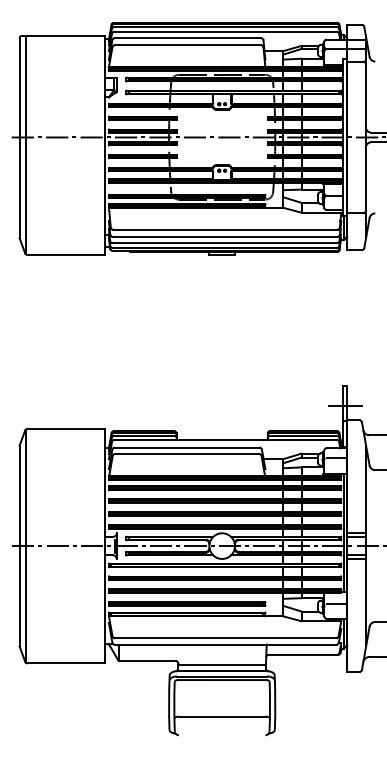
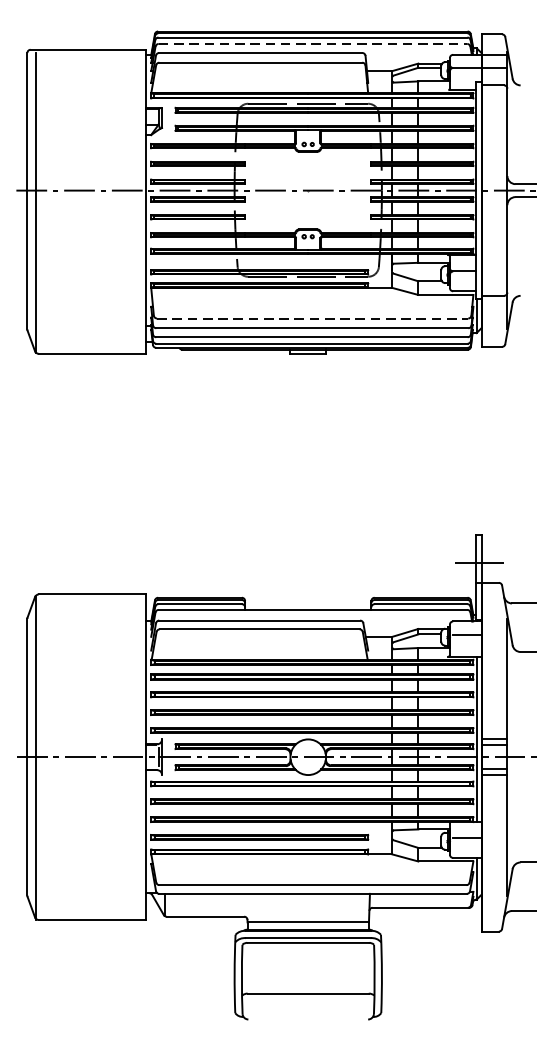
line: (226, 31) -> (314, 43), solid -> dashed
line: (225, 229) -> (312, 318), solid -> dashed

